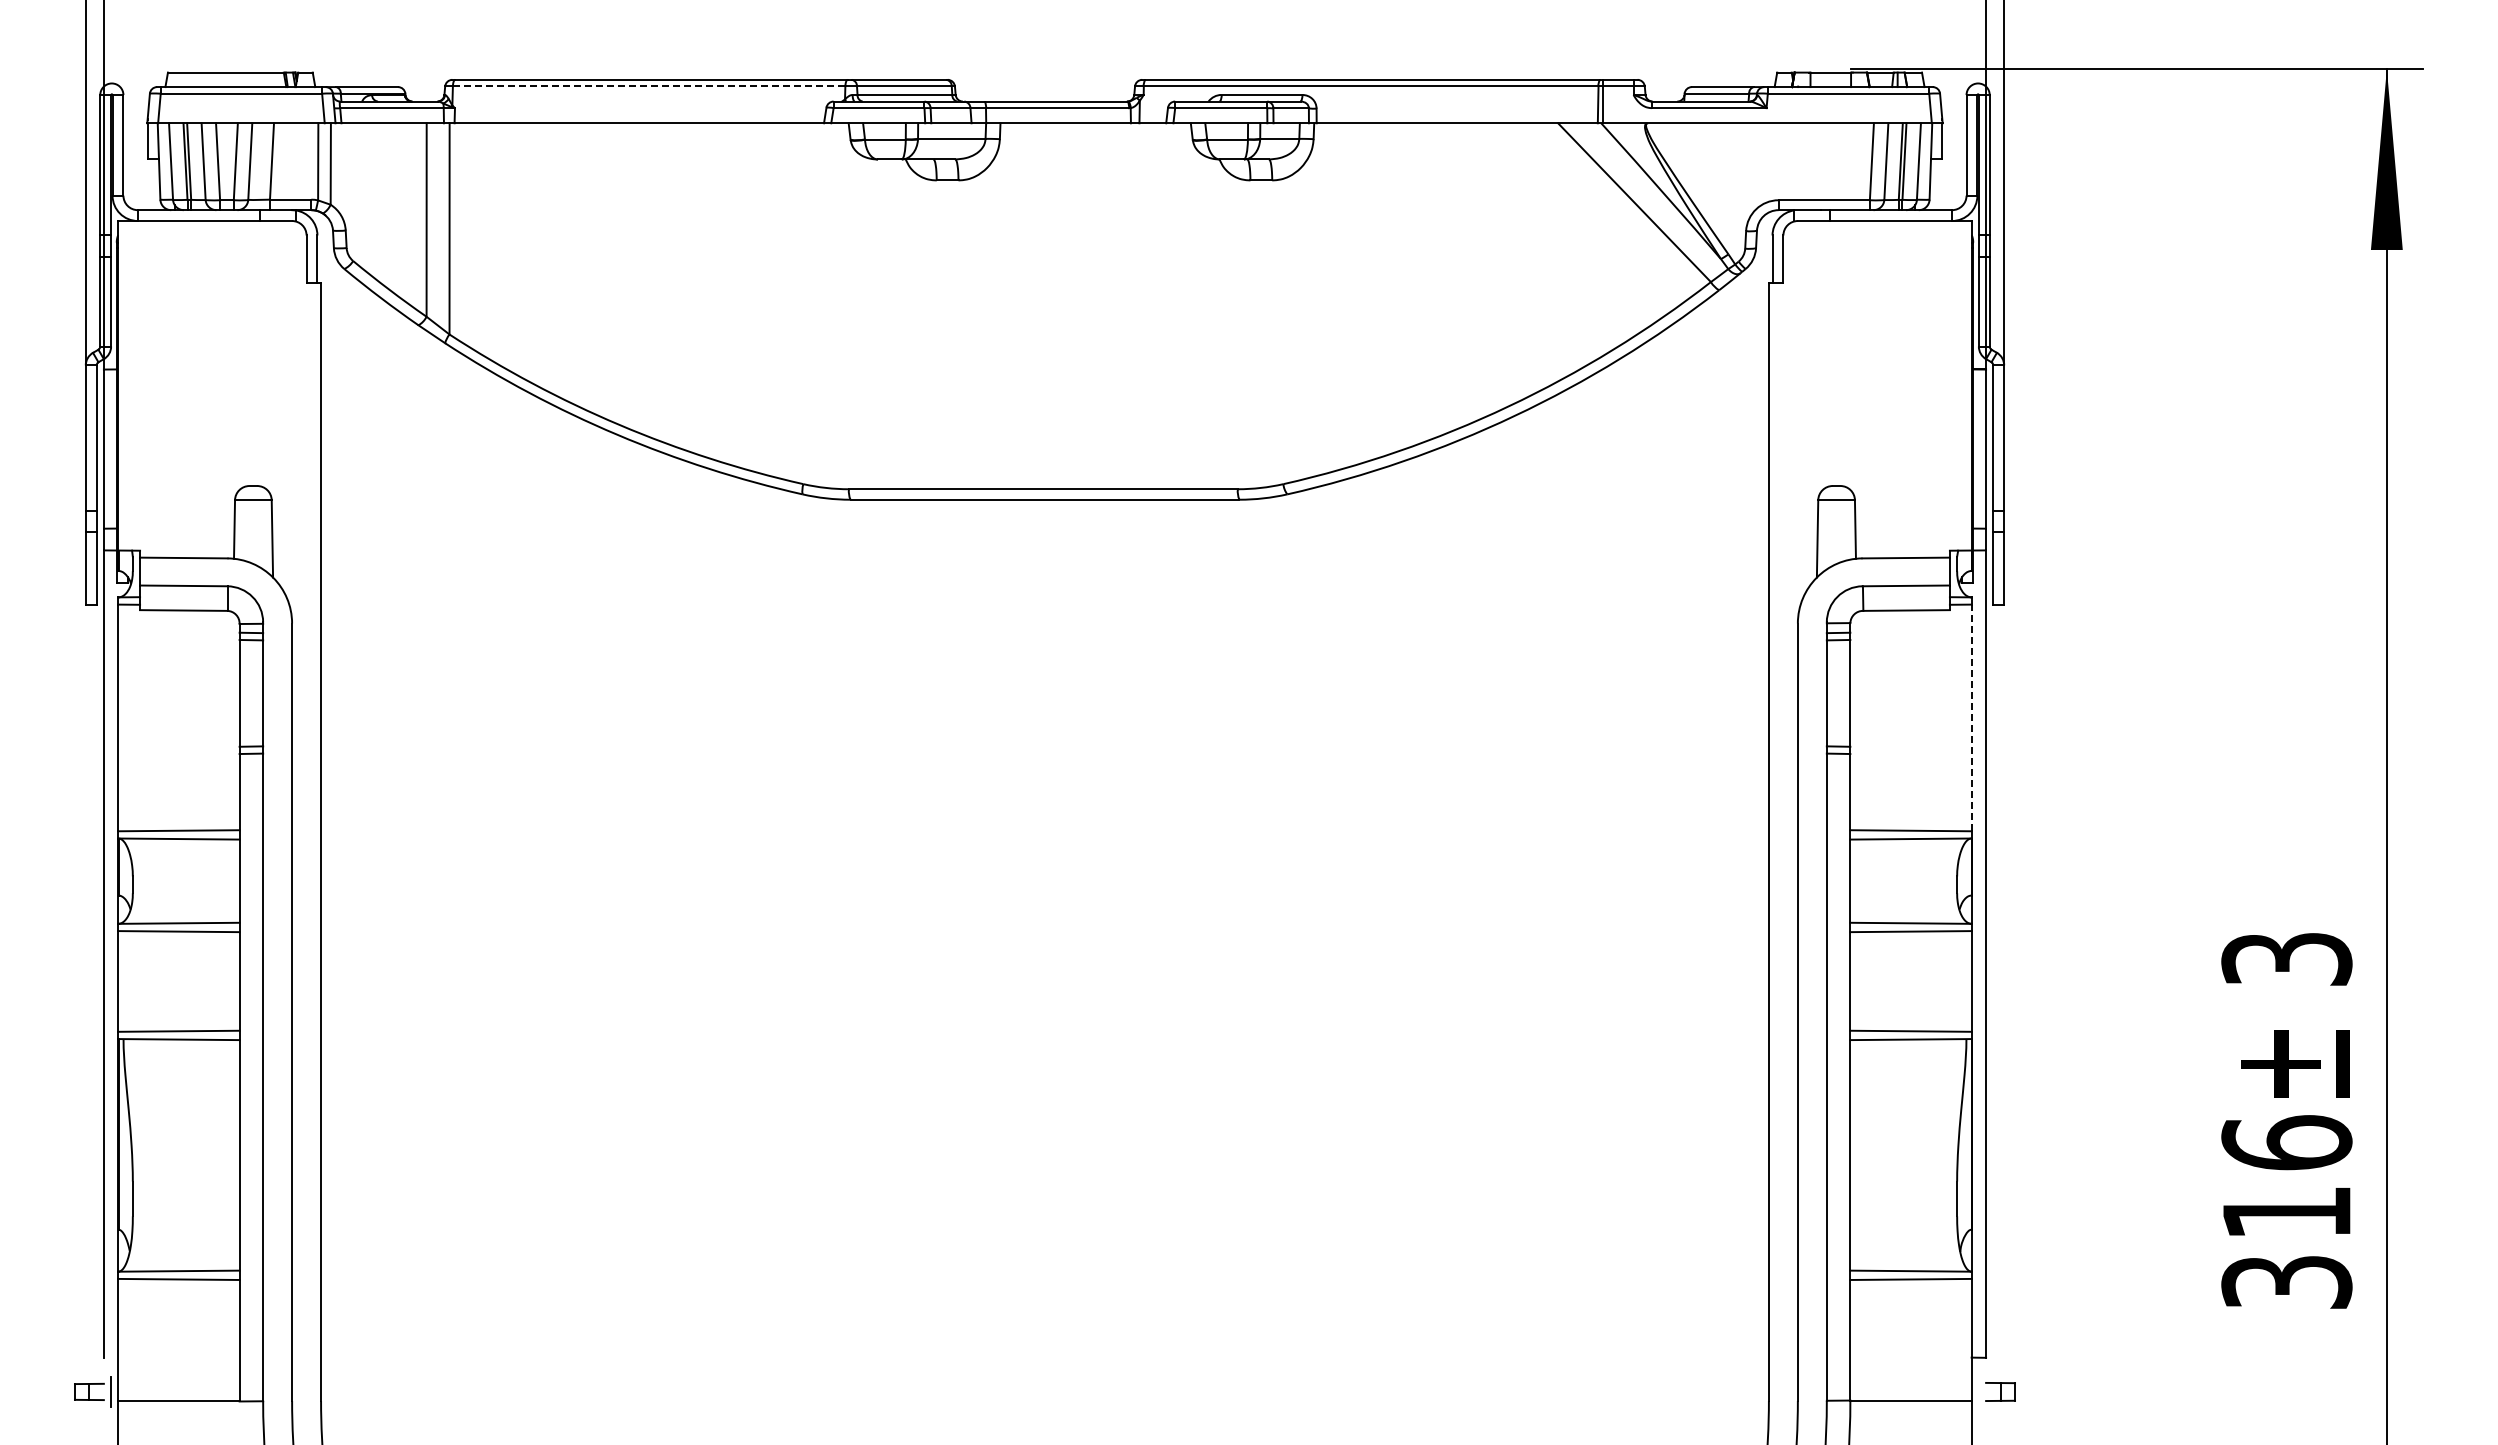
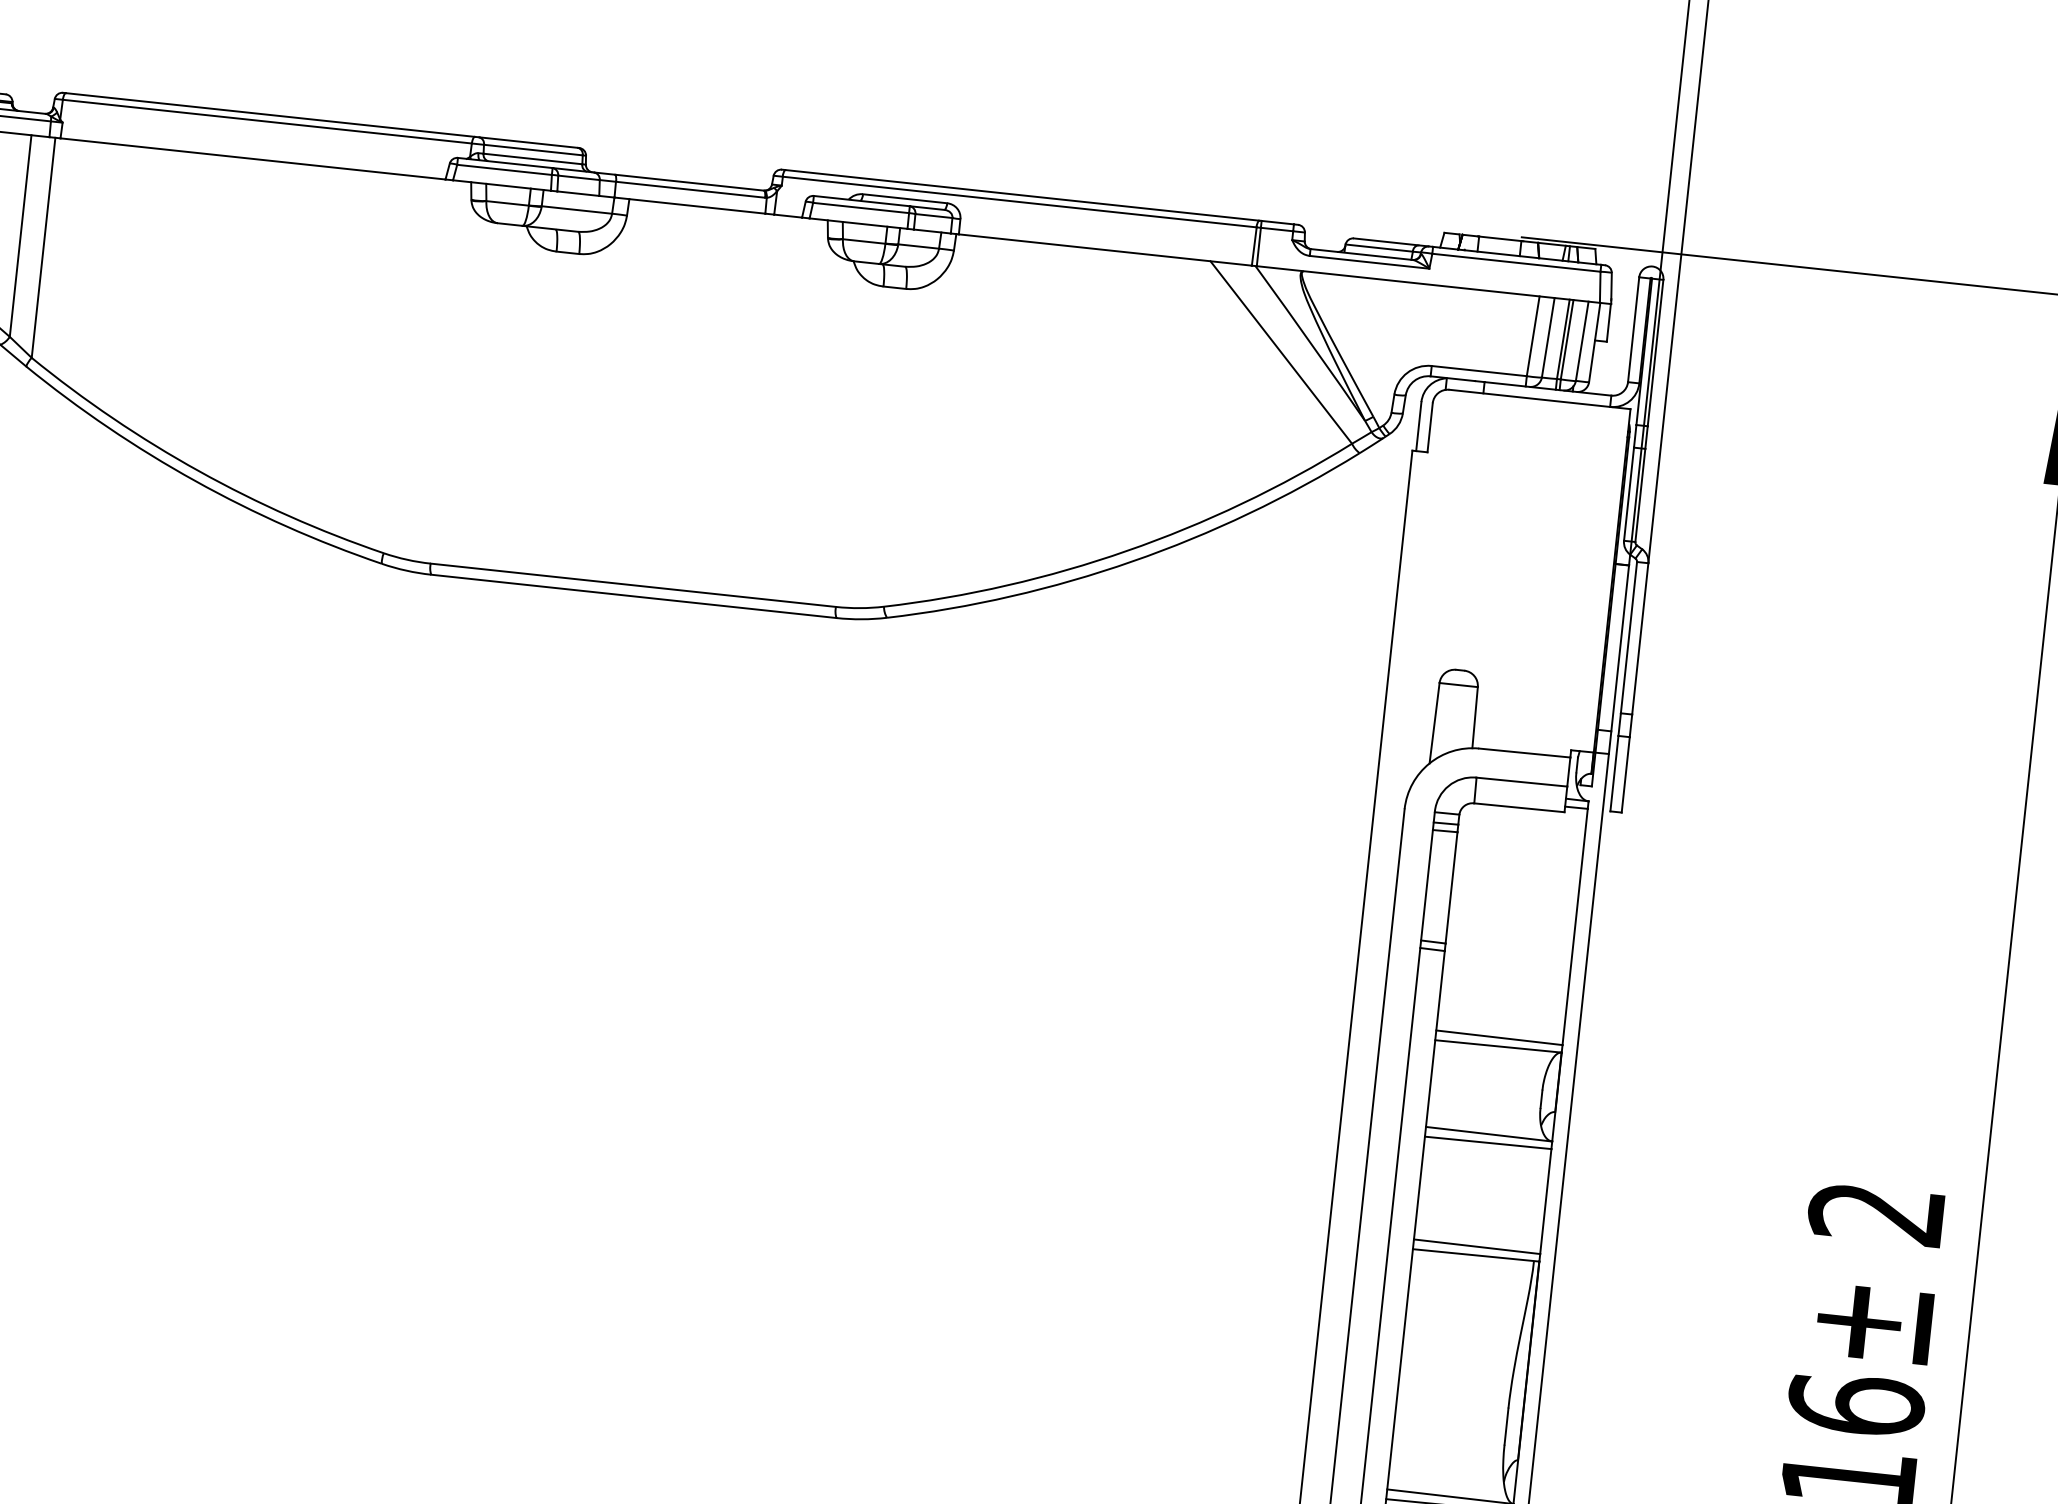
line: (648, 86) -> (266, 121), dashed -> solid
line: (1971, 717) -> (1575, 926), dashed -> solid
text: (2286, 959) -> (1876, 1213), 3 -> 2

